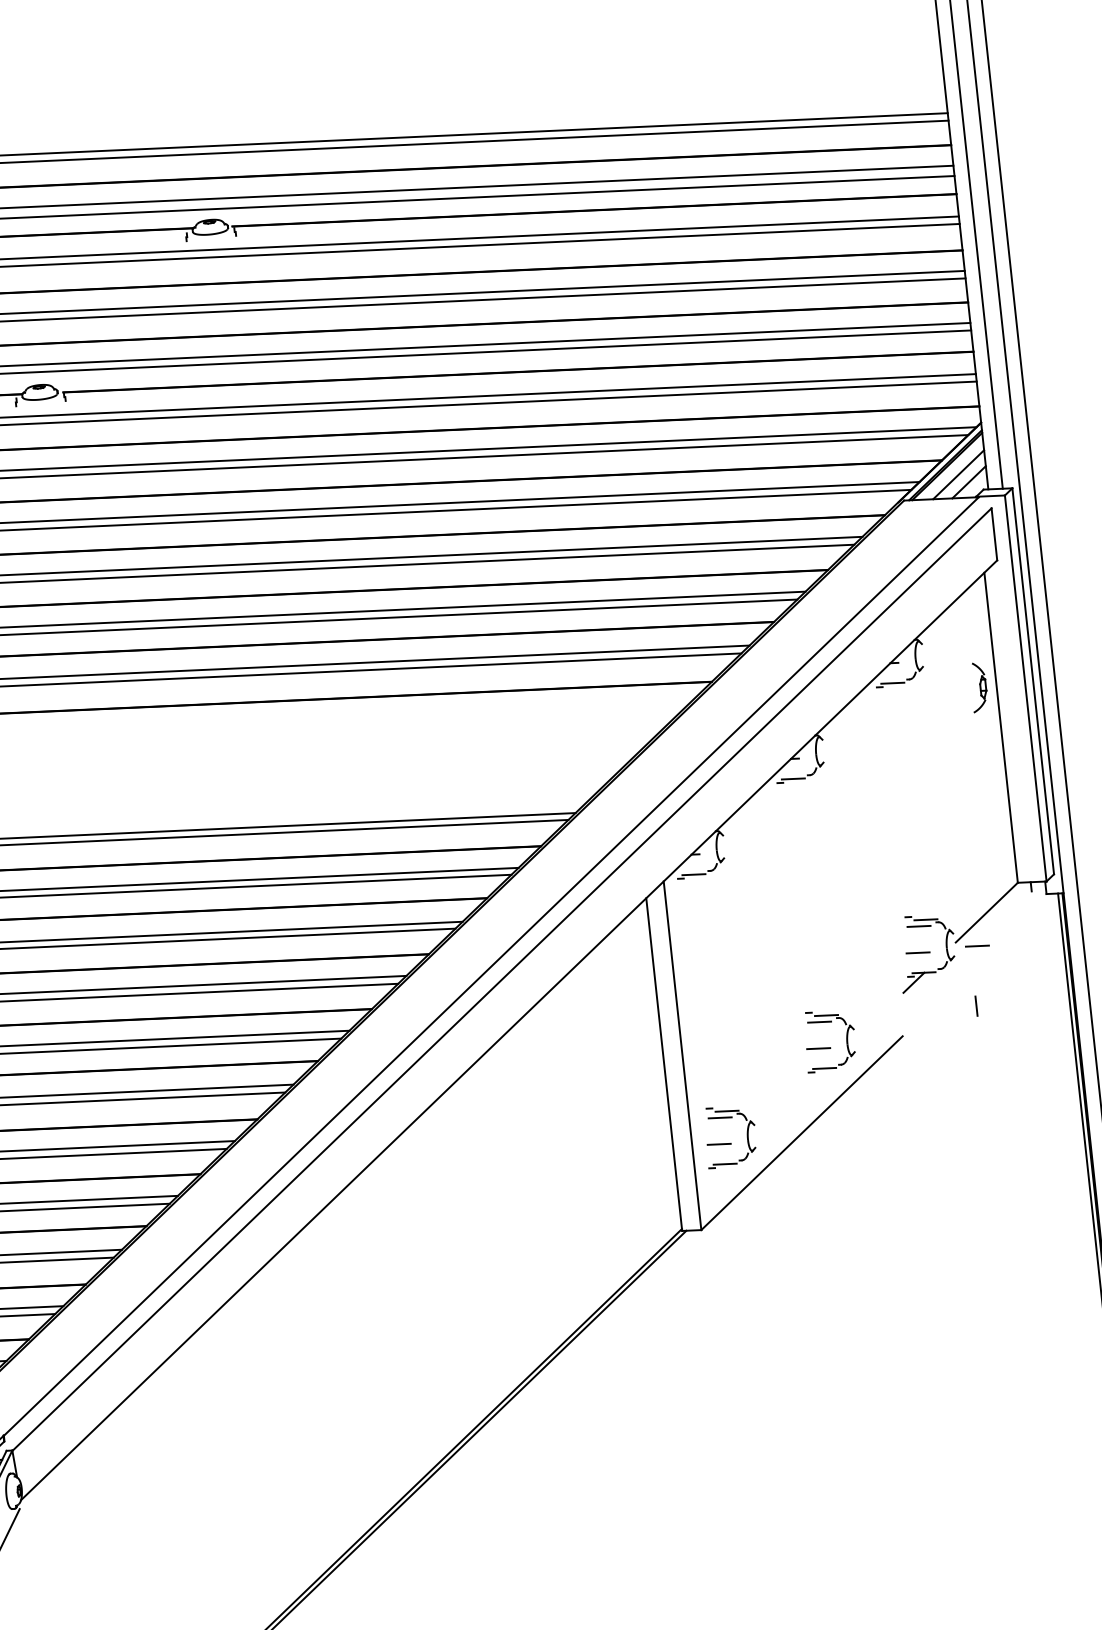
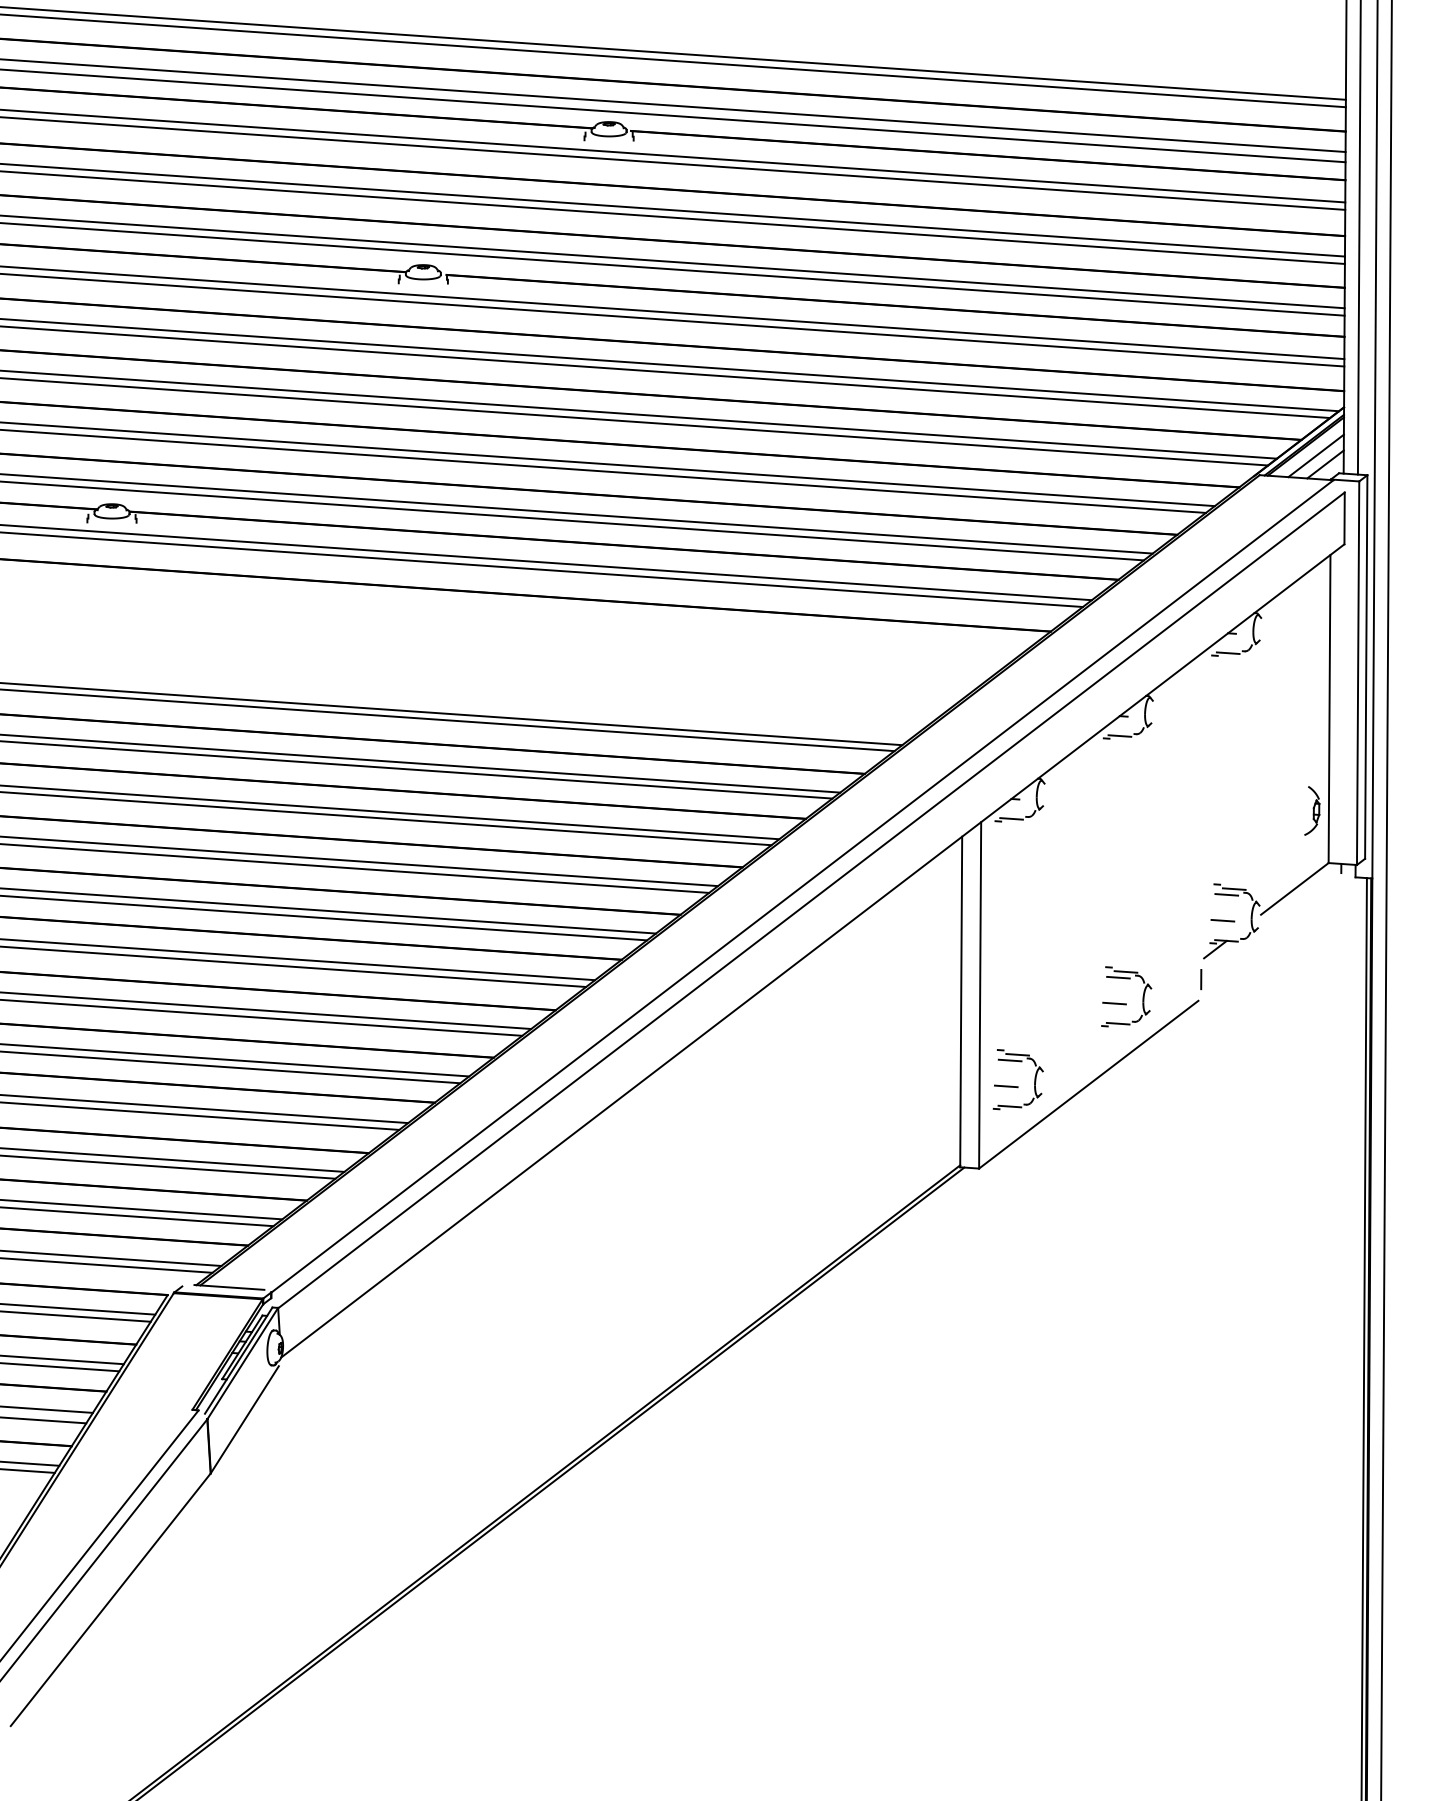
part: (979, 686) -> (1312, 810), moved
line: (977, 945) -> (1281, 920), removed
line: (976, 1006) -> (1201, 979), moved

